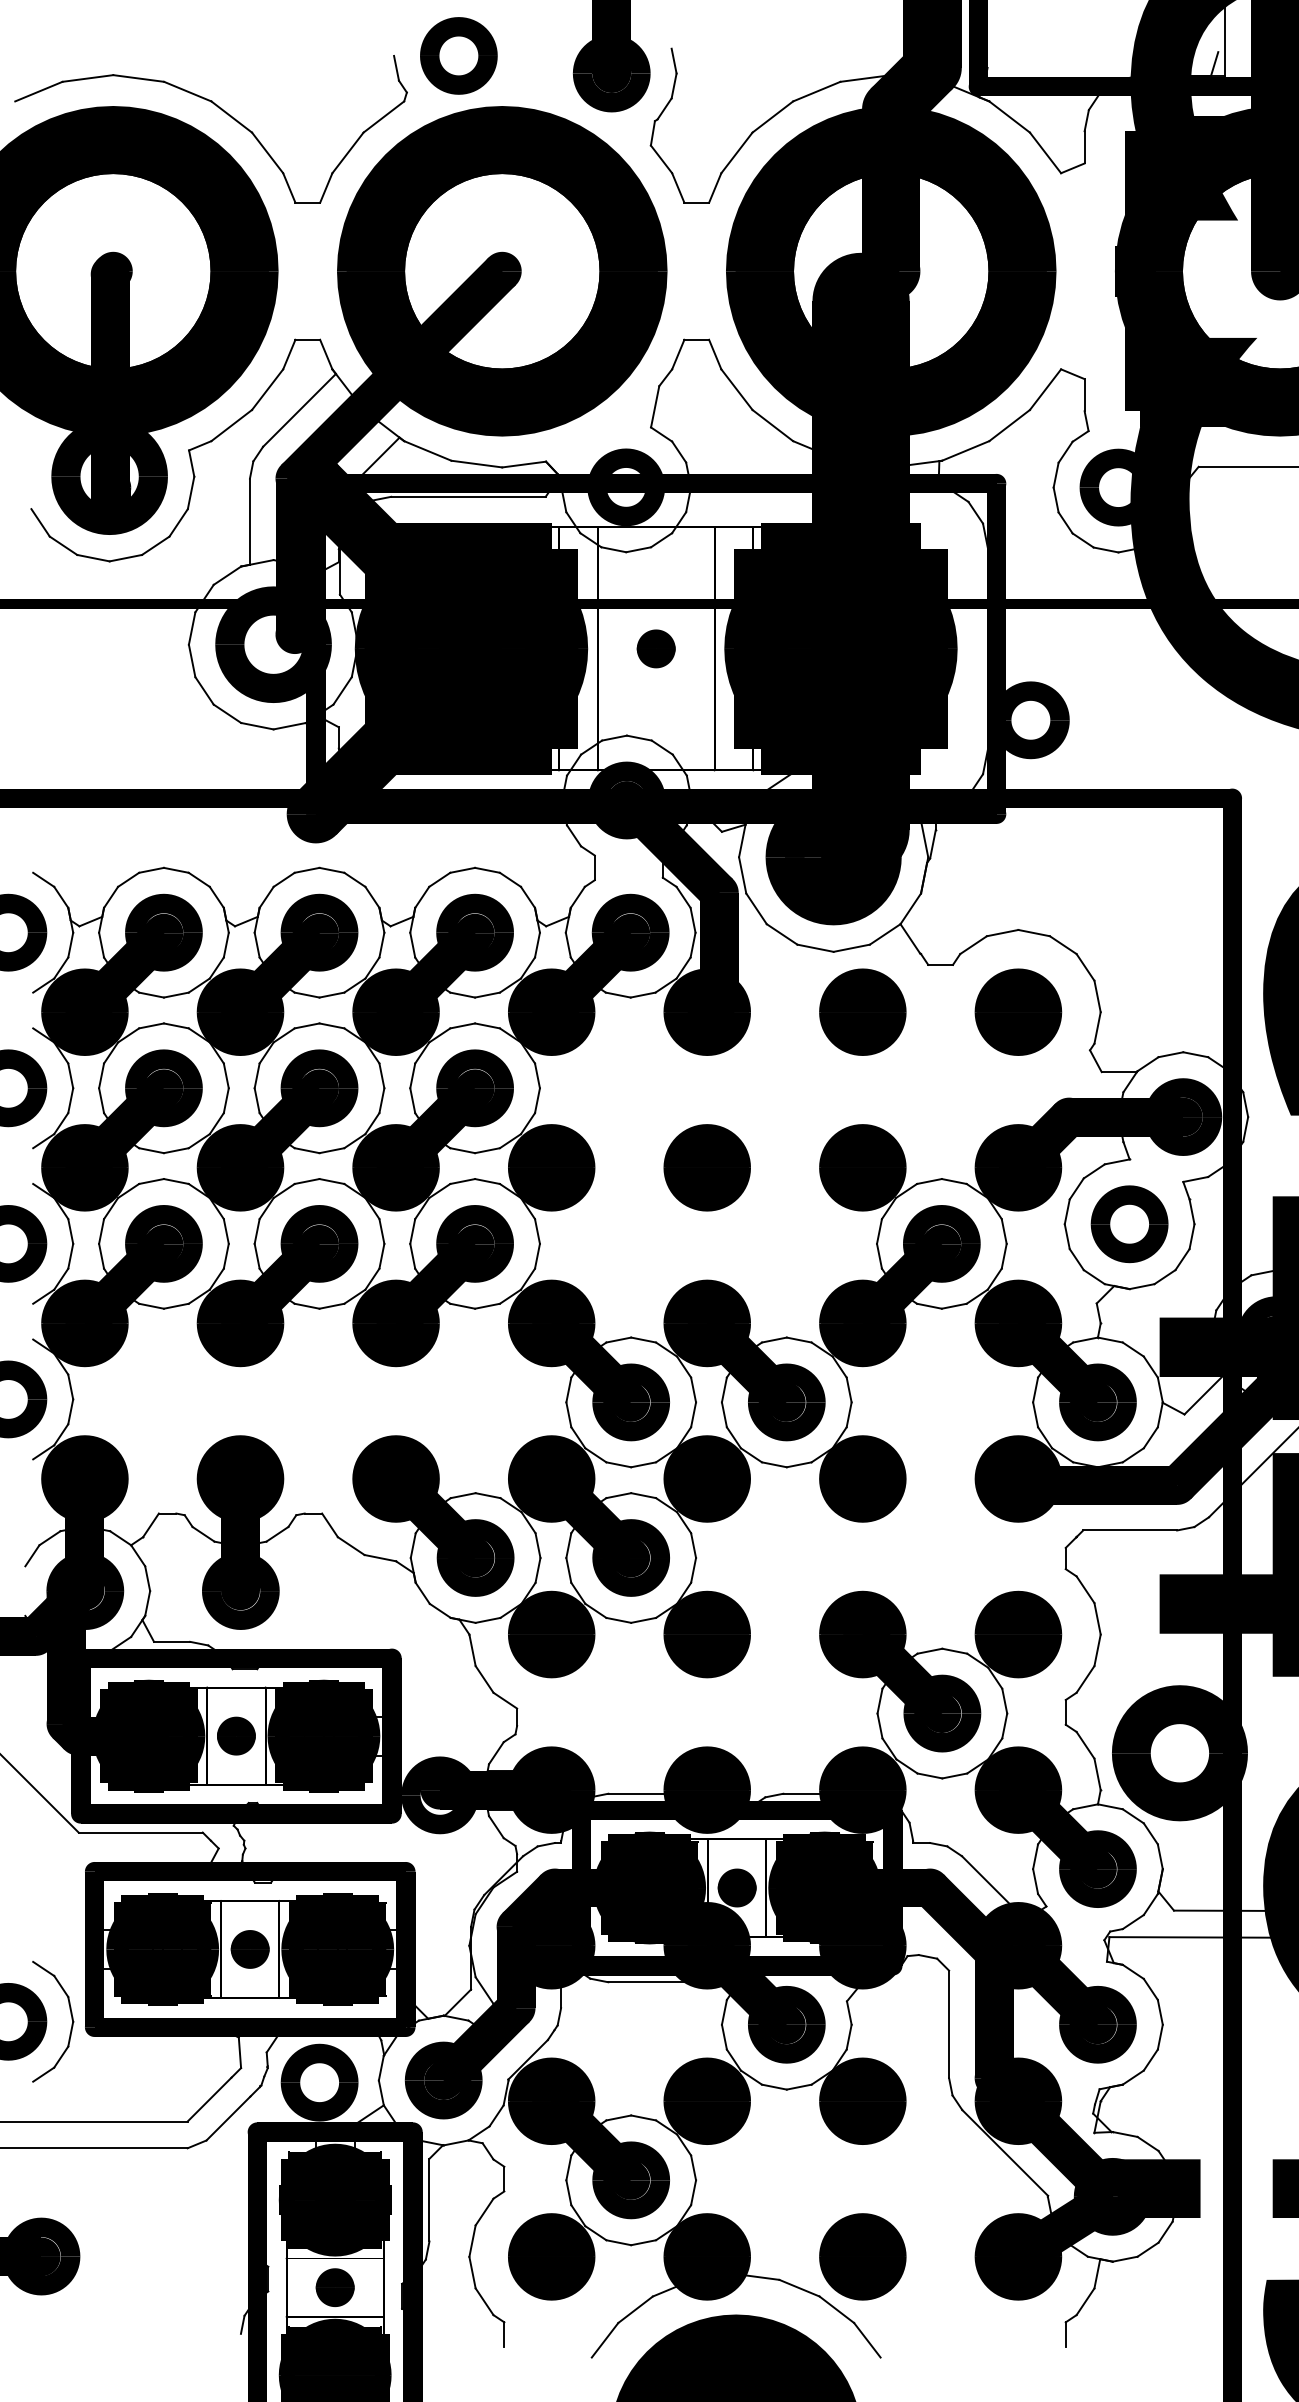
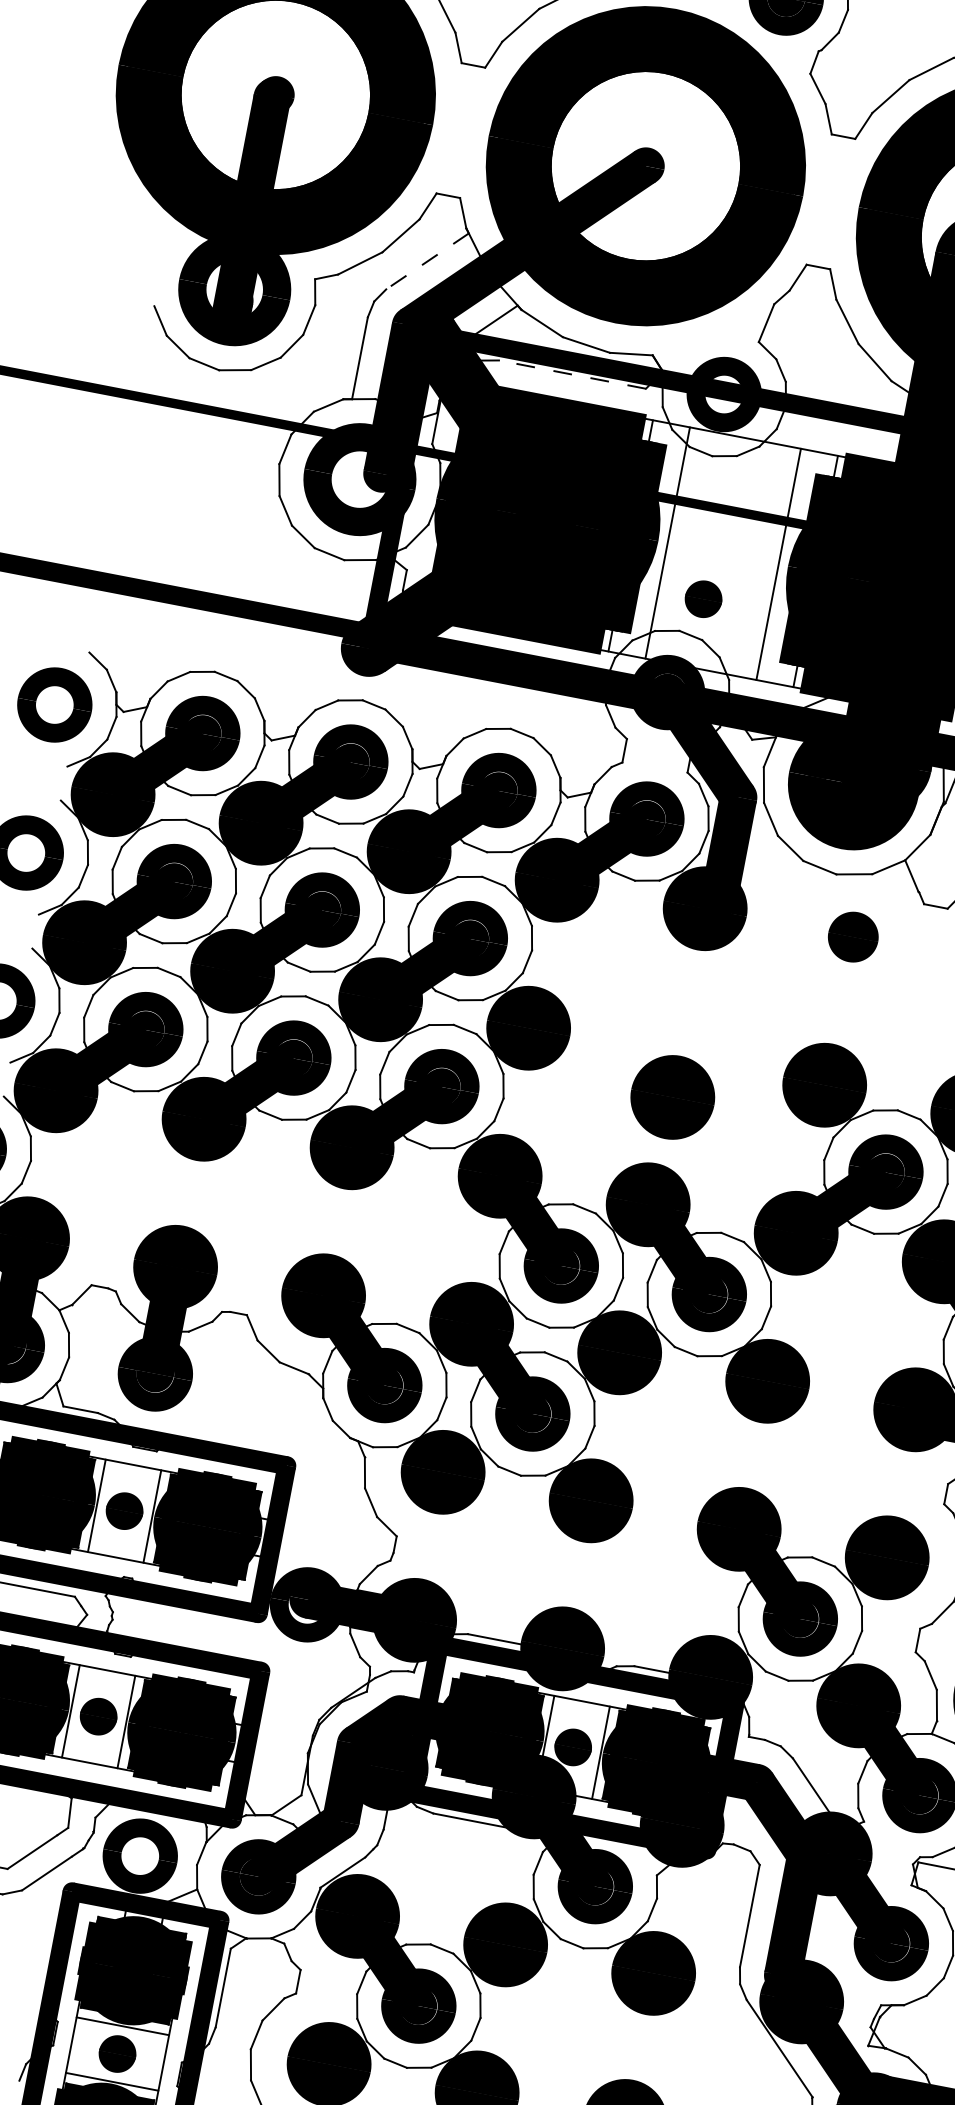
line: (299, 410) -> (427, 261), solid -> dashed
line: (468, 496) -> (572, 374), solid -> dashed
part: (655, 648) -> (702, 598), moved
part: (862, 1011) -> (853, 936), size x0.6
part: (706, 1167) -> (672, 1096), moved

